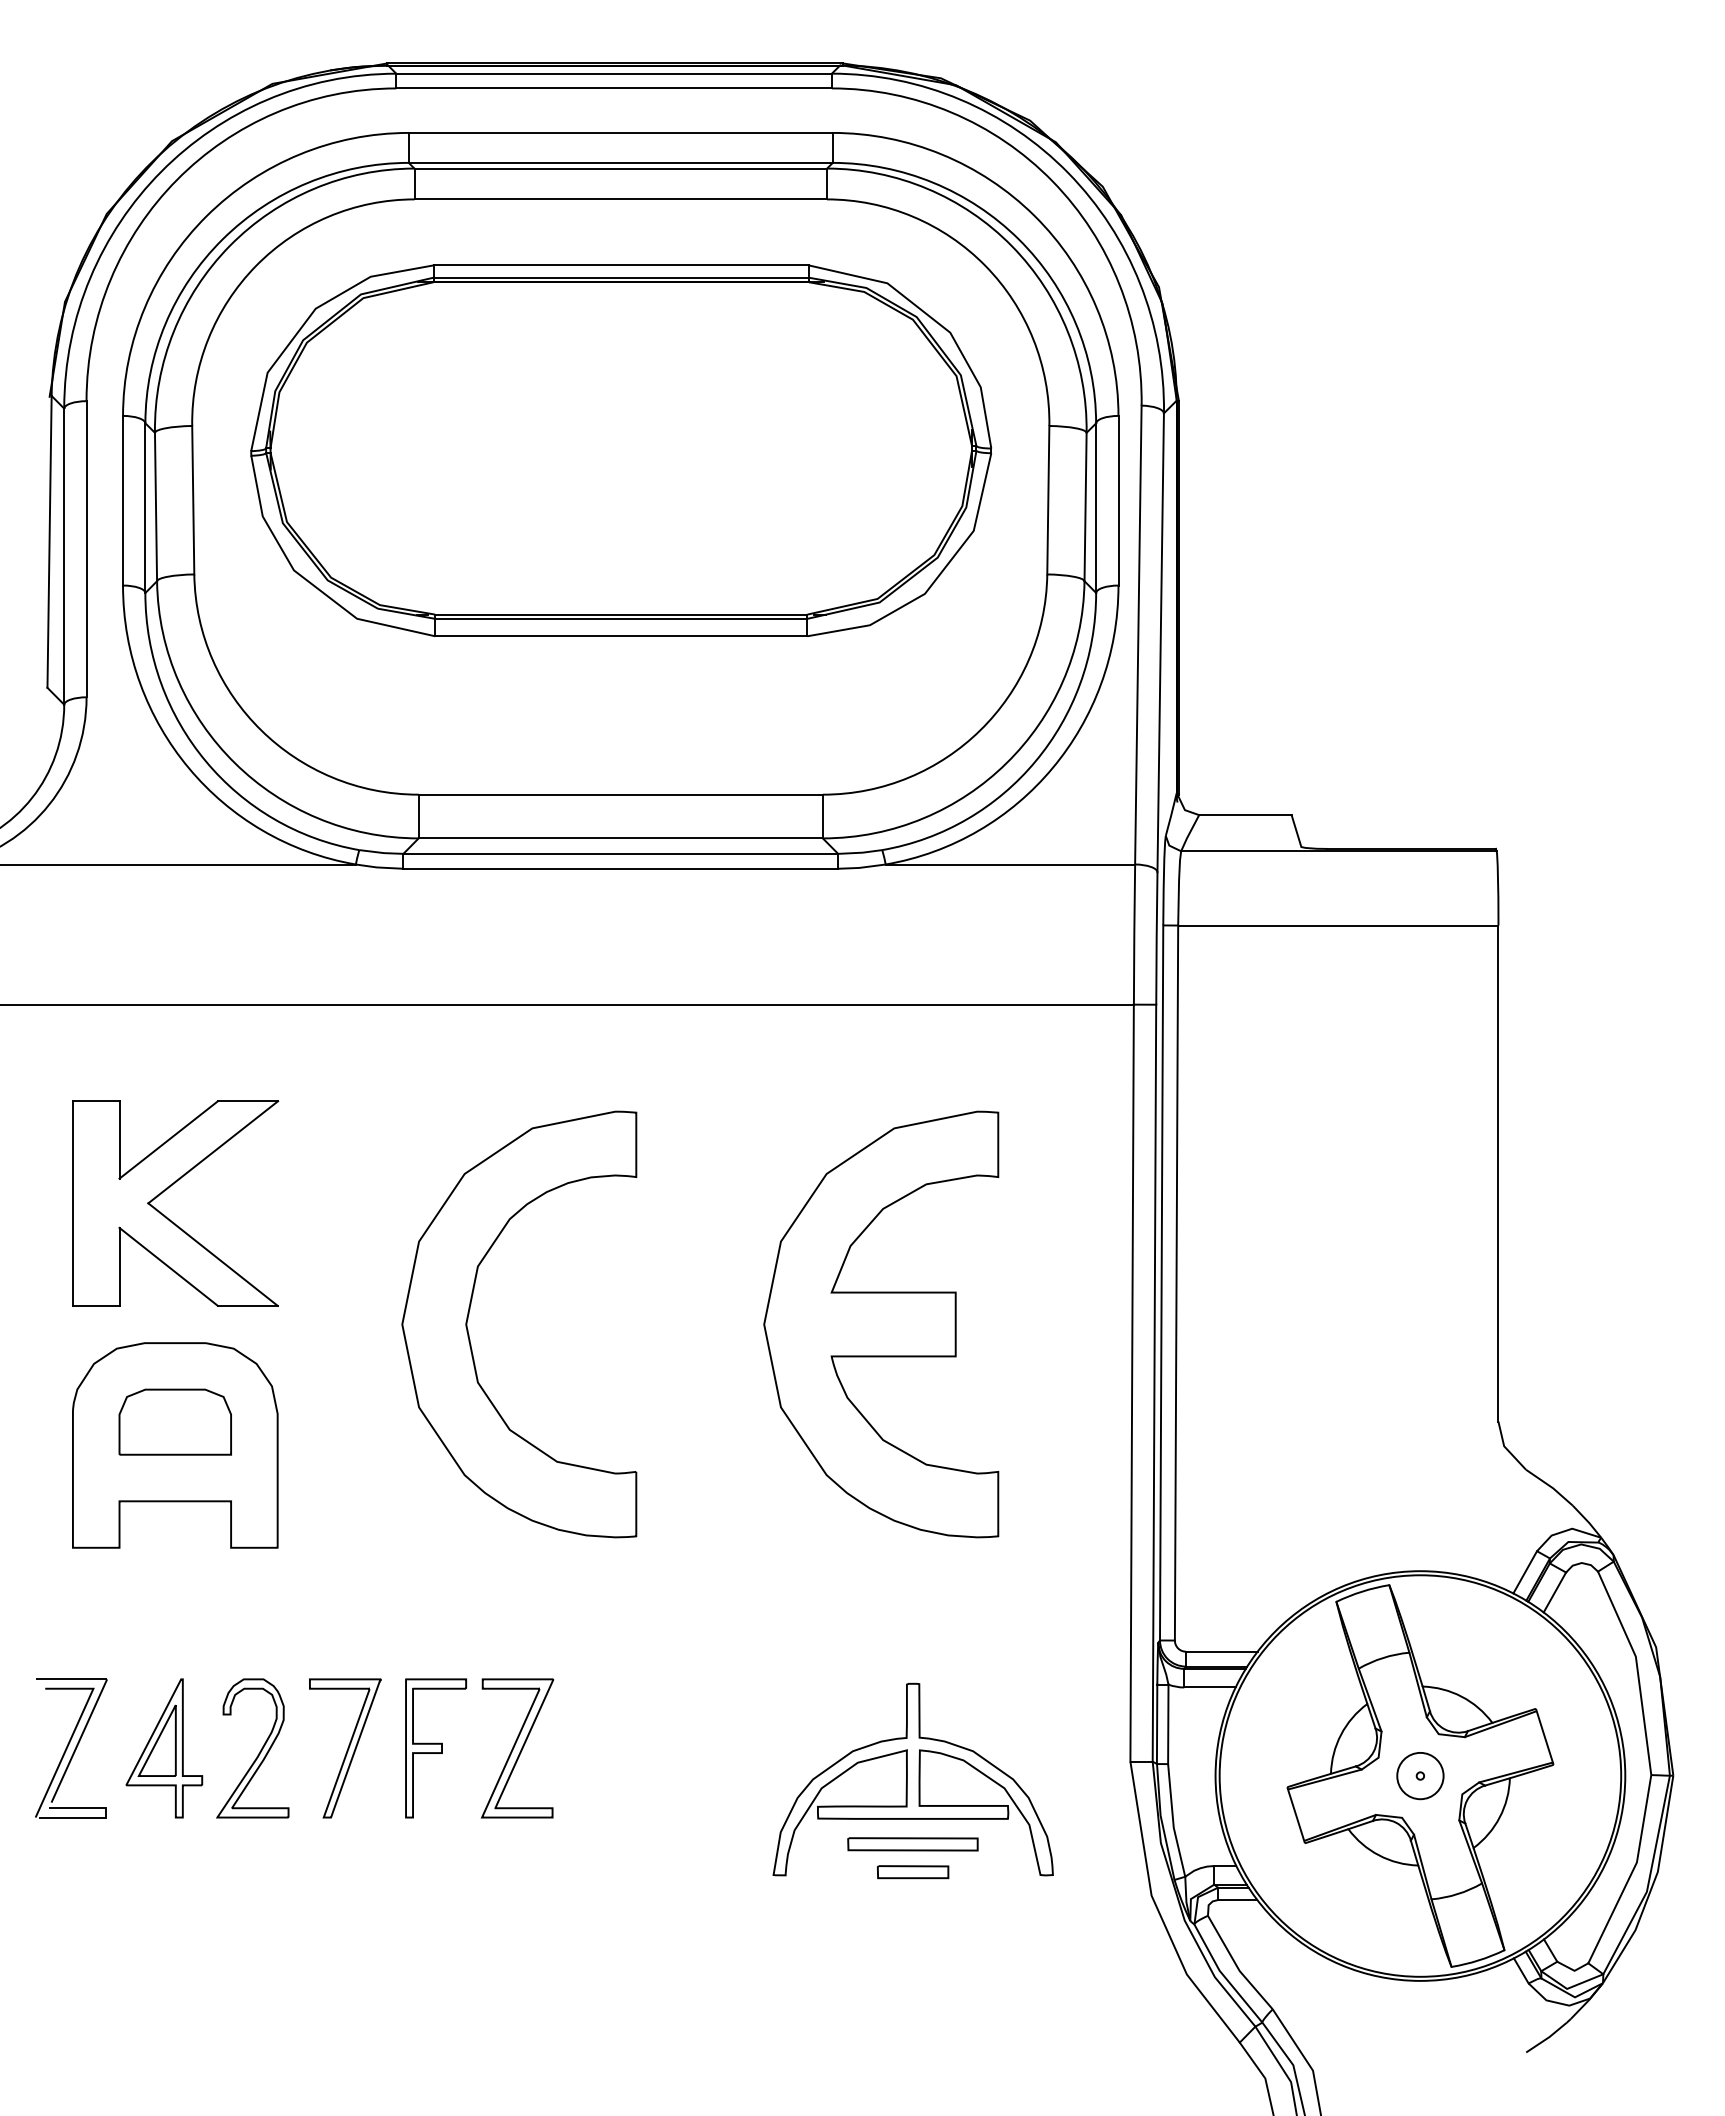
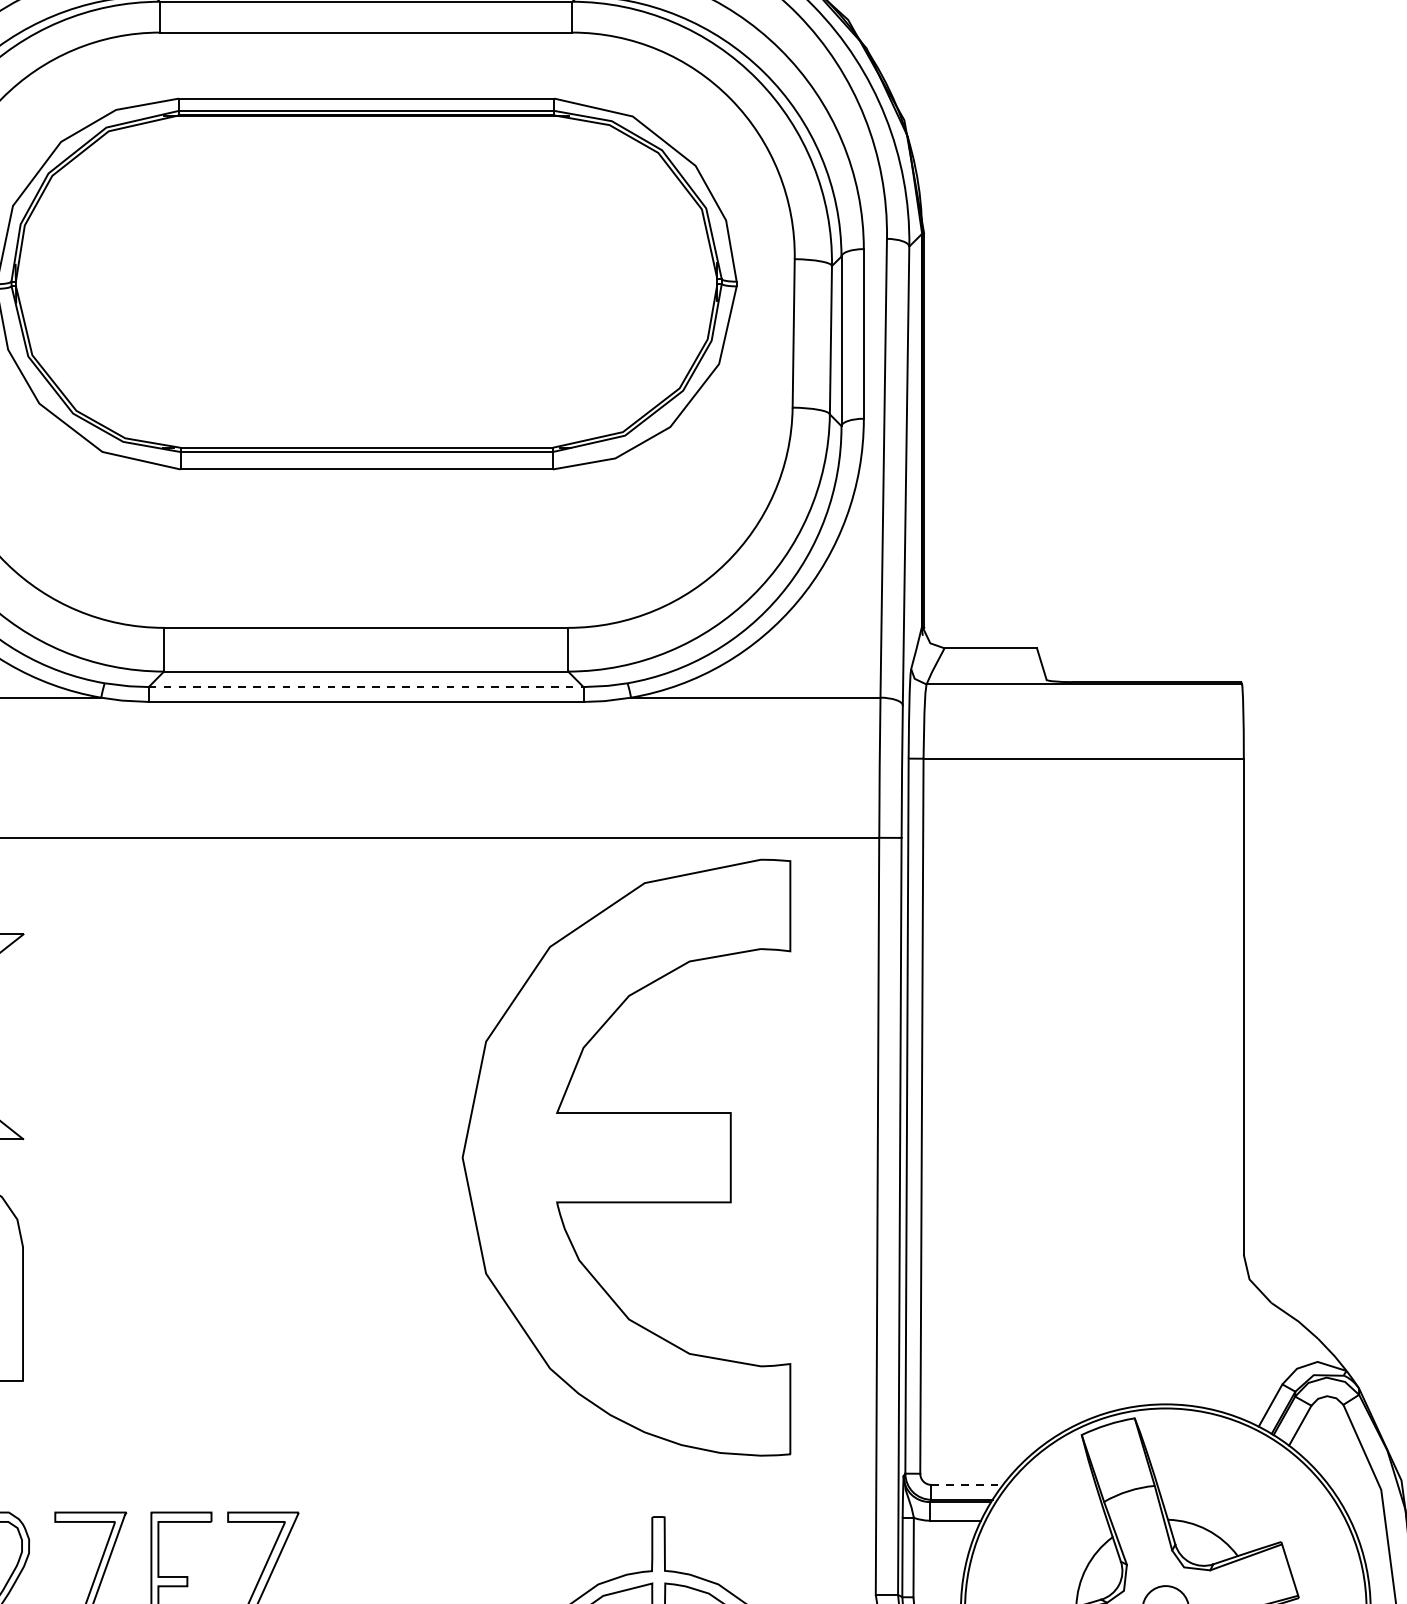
line: (621, 853) -> (366, 686), solid -> dashed
part: (469, 1314) -> (214, 1147), removed
part: (881, 1324) -> (626, 1157), size x1.4
line: (1221, 1651) -> (966, 1484), solid -> dashed

